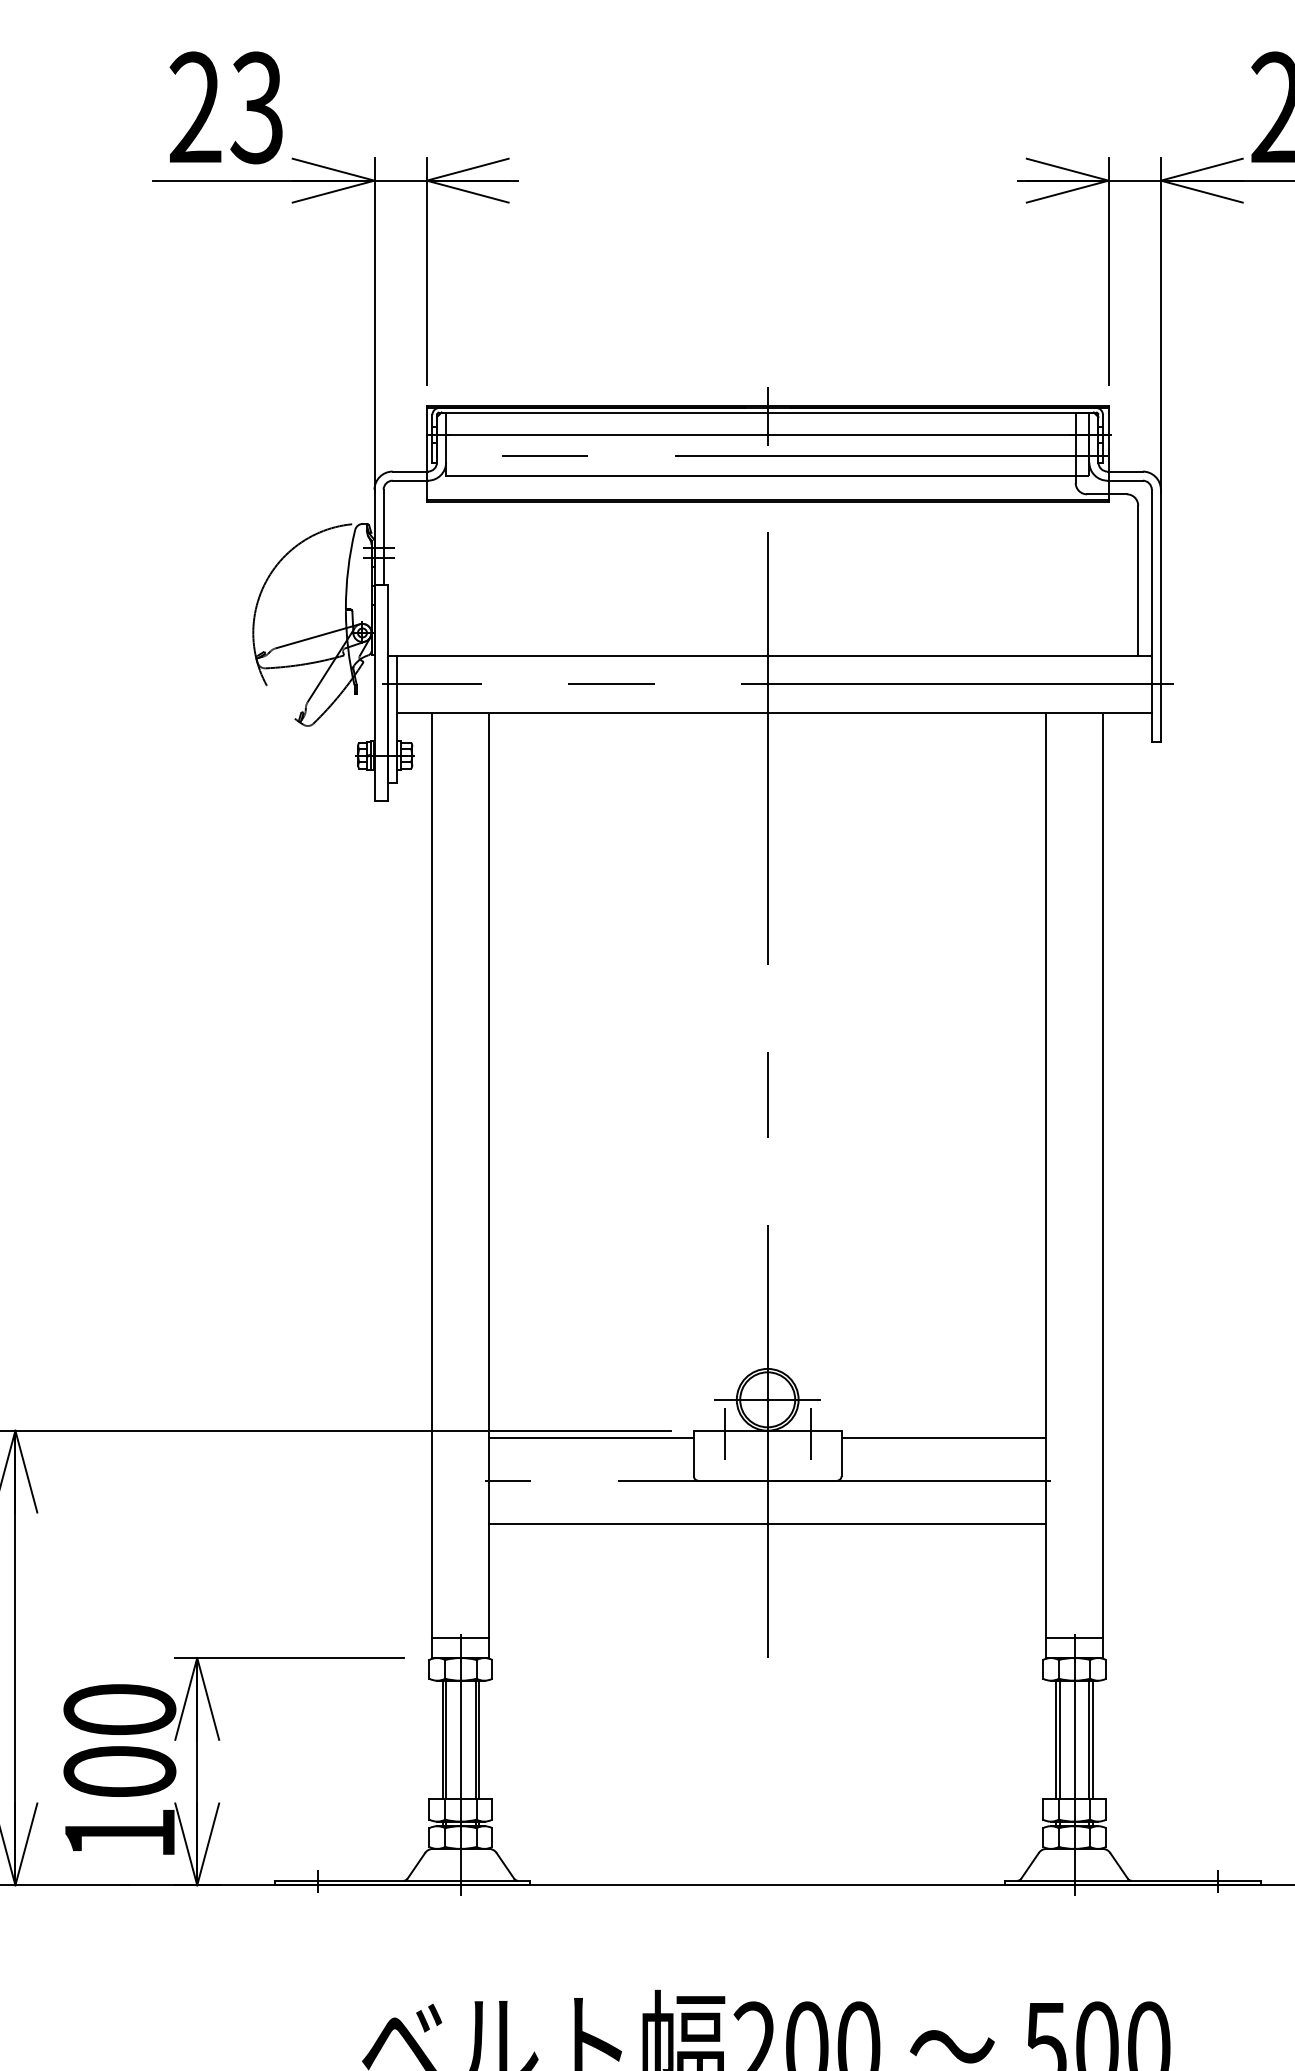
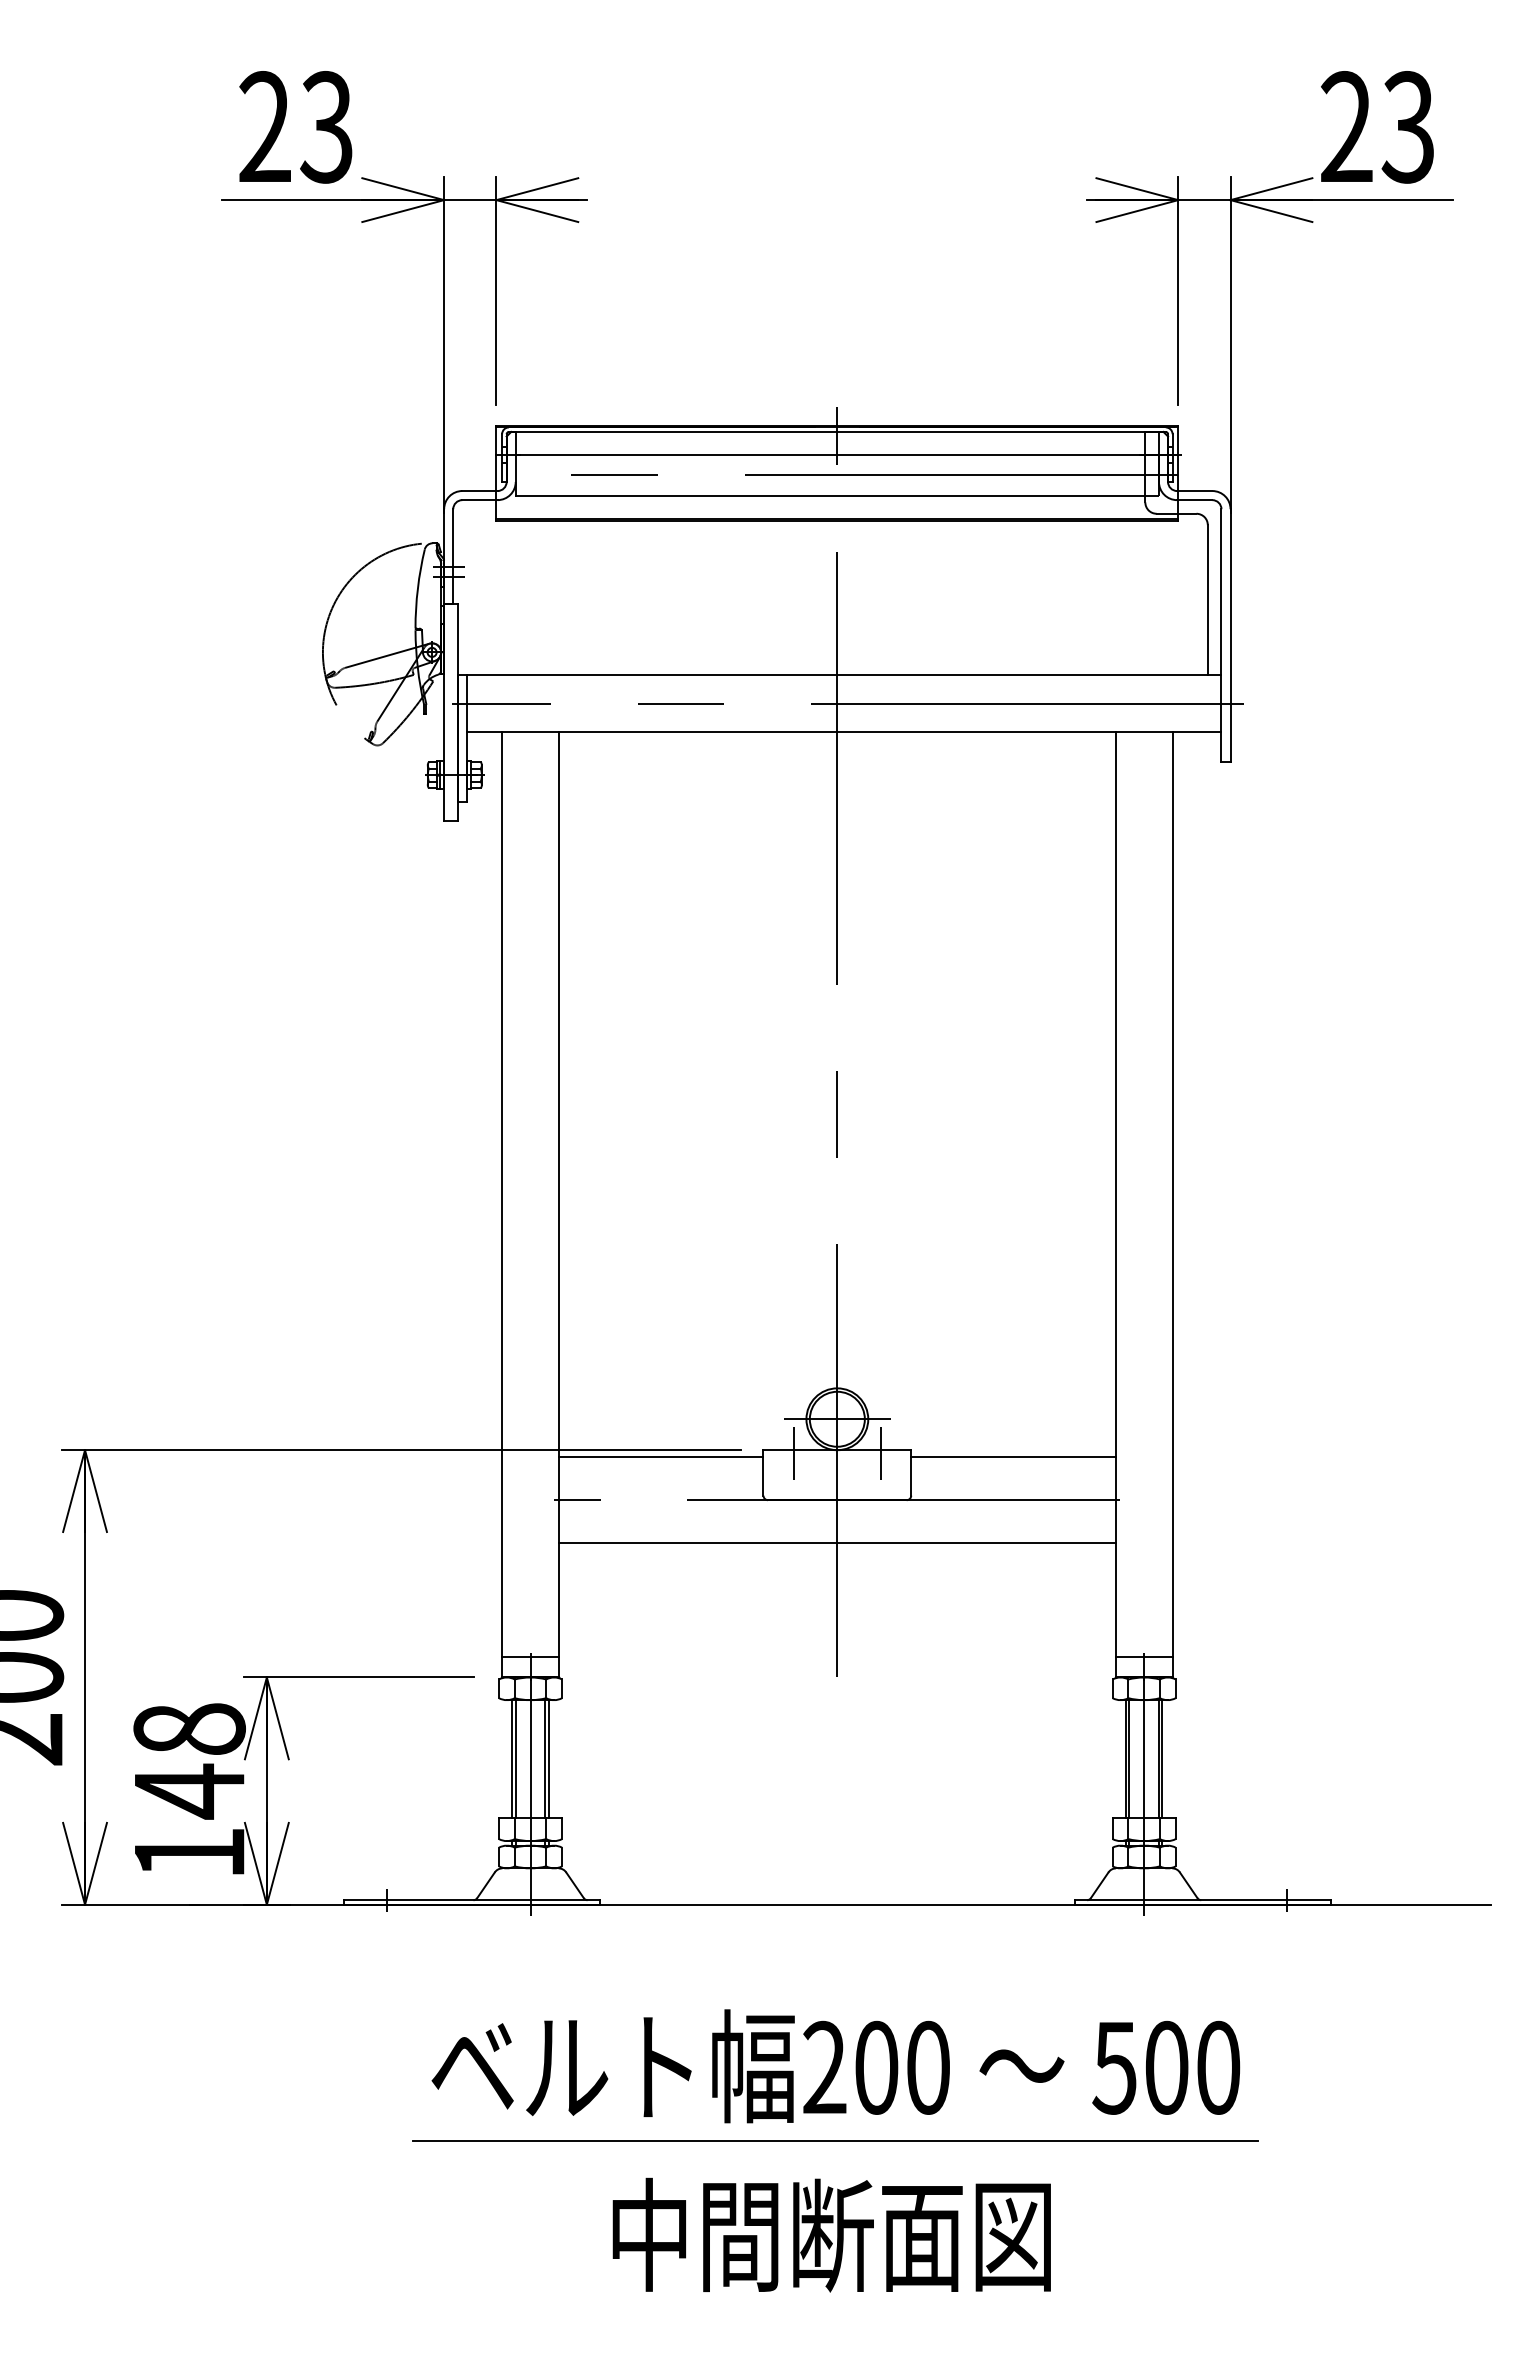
text: (119, 1742) -> (189, 1761), 100 -> 148

